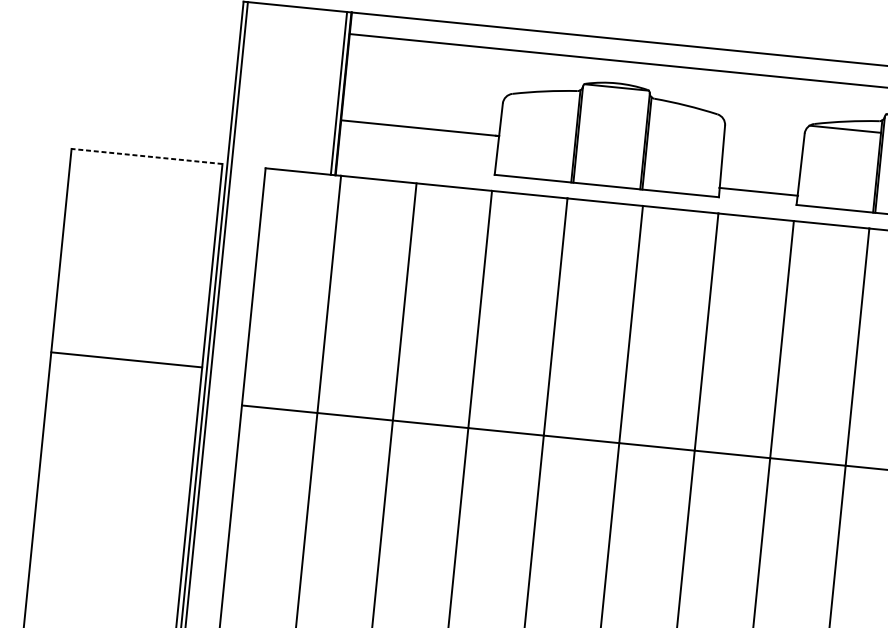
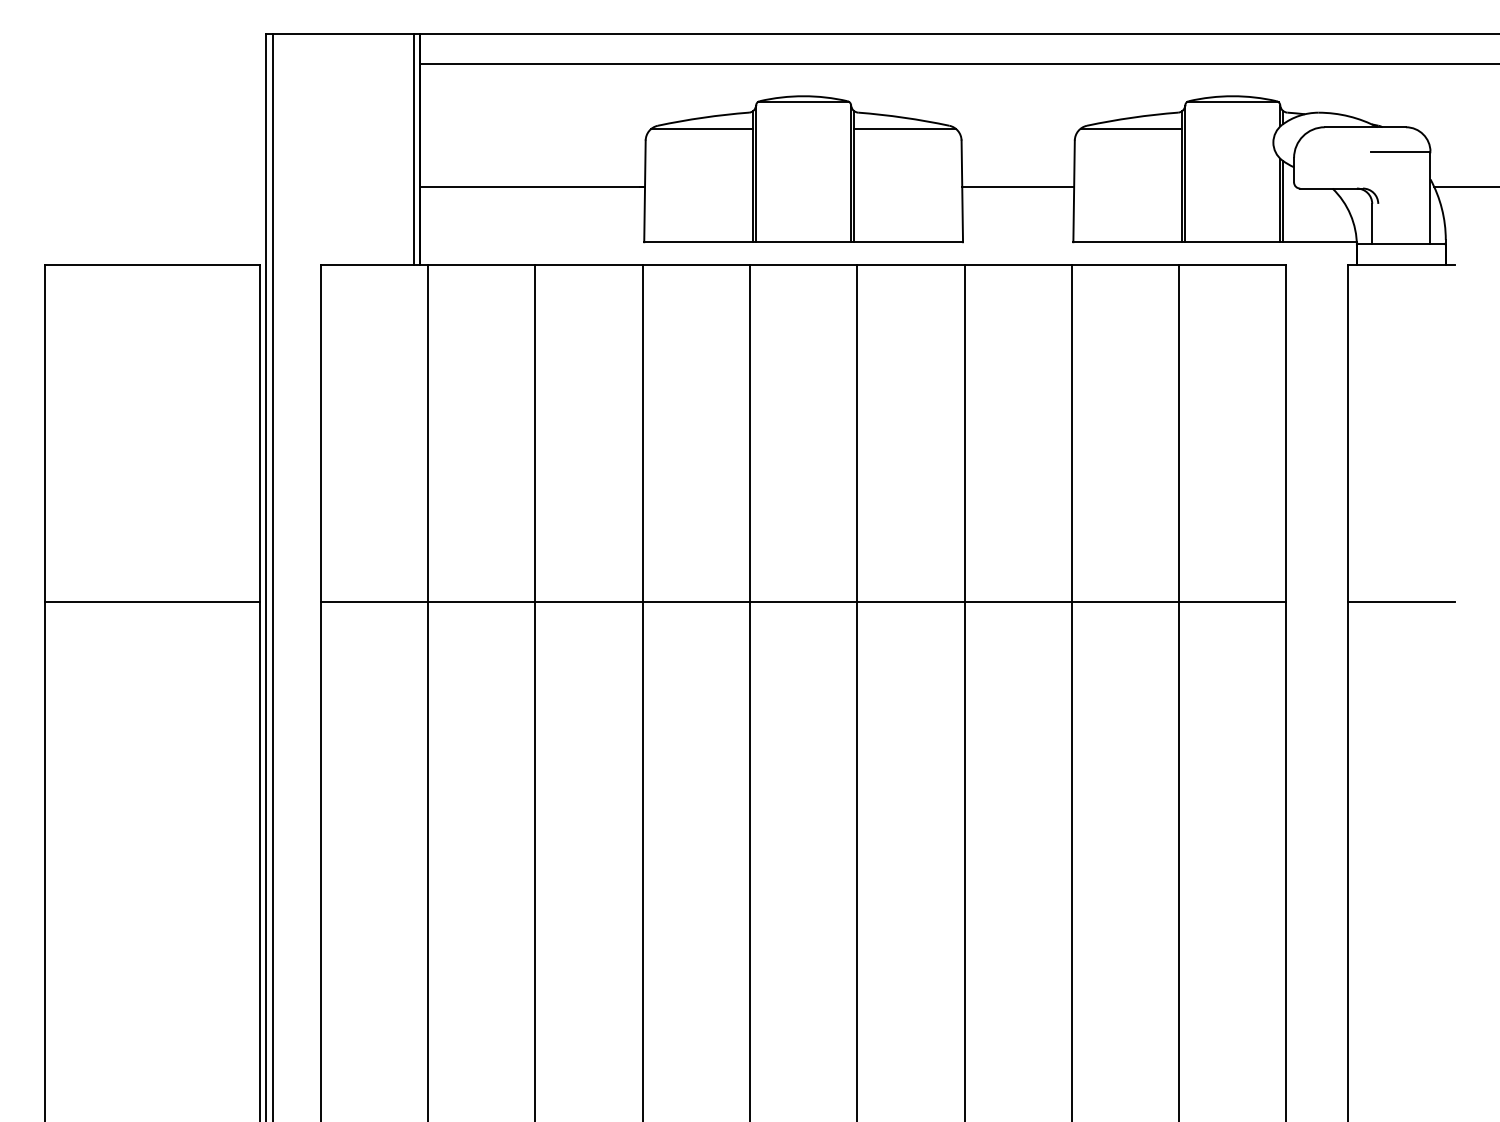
line: (543, 98) -> (702, 128), added
line: (685, 113) -> (904, 128), added
line: (146, 156) -> (151, 265), dashed -> solid
line: (758, 192) -> (1018, 187), moved
line: (126, 359) -> (152, 602), moved

